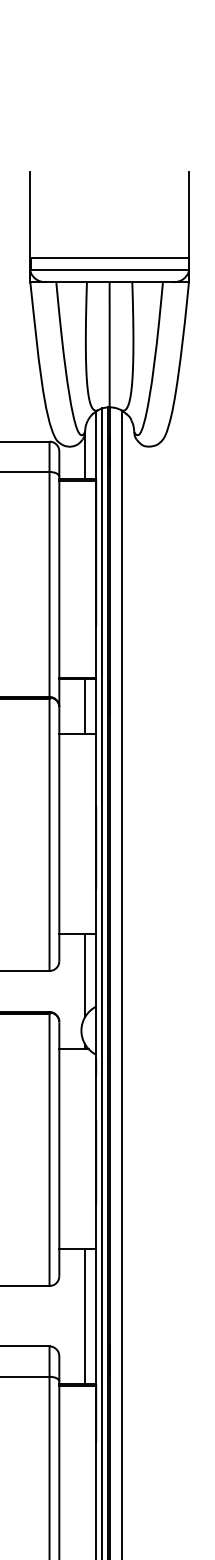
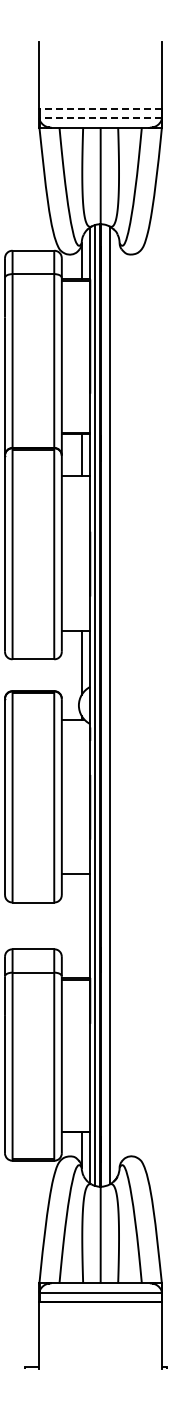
line: (109, 257) -> (100, 108), solid -> dashed
line: (109, 270) -> (100, 118), solid -> dashed
line: (84, 1315) -> (81, 925), removed

